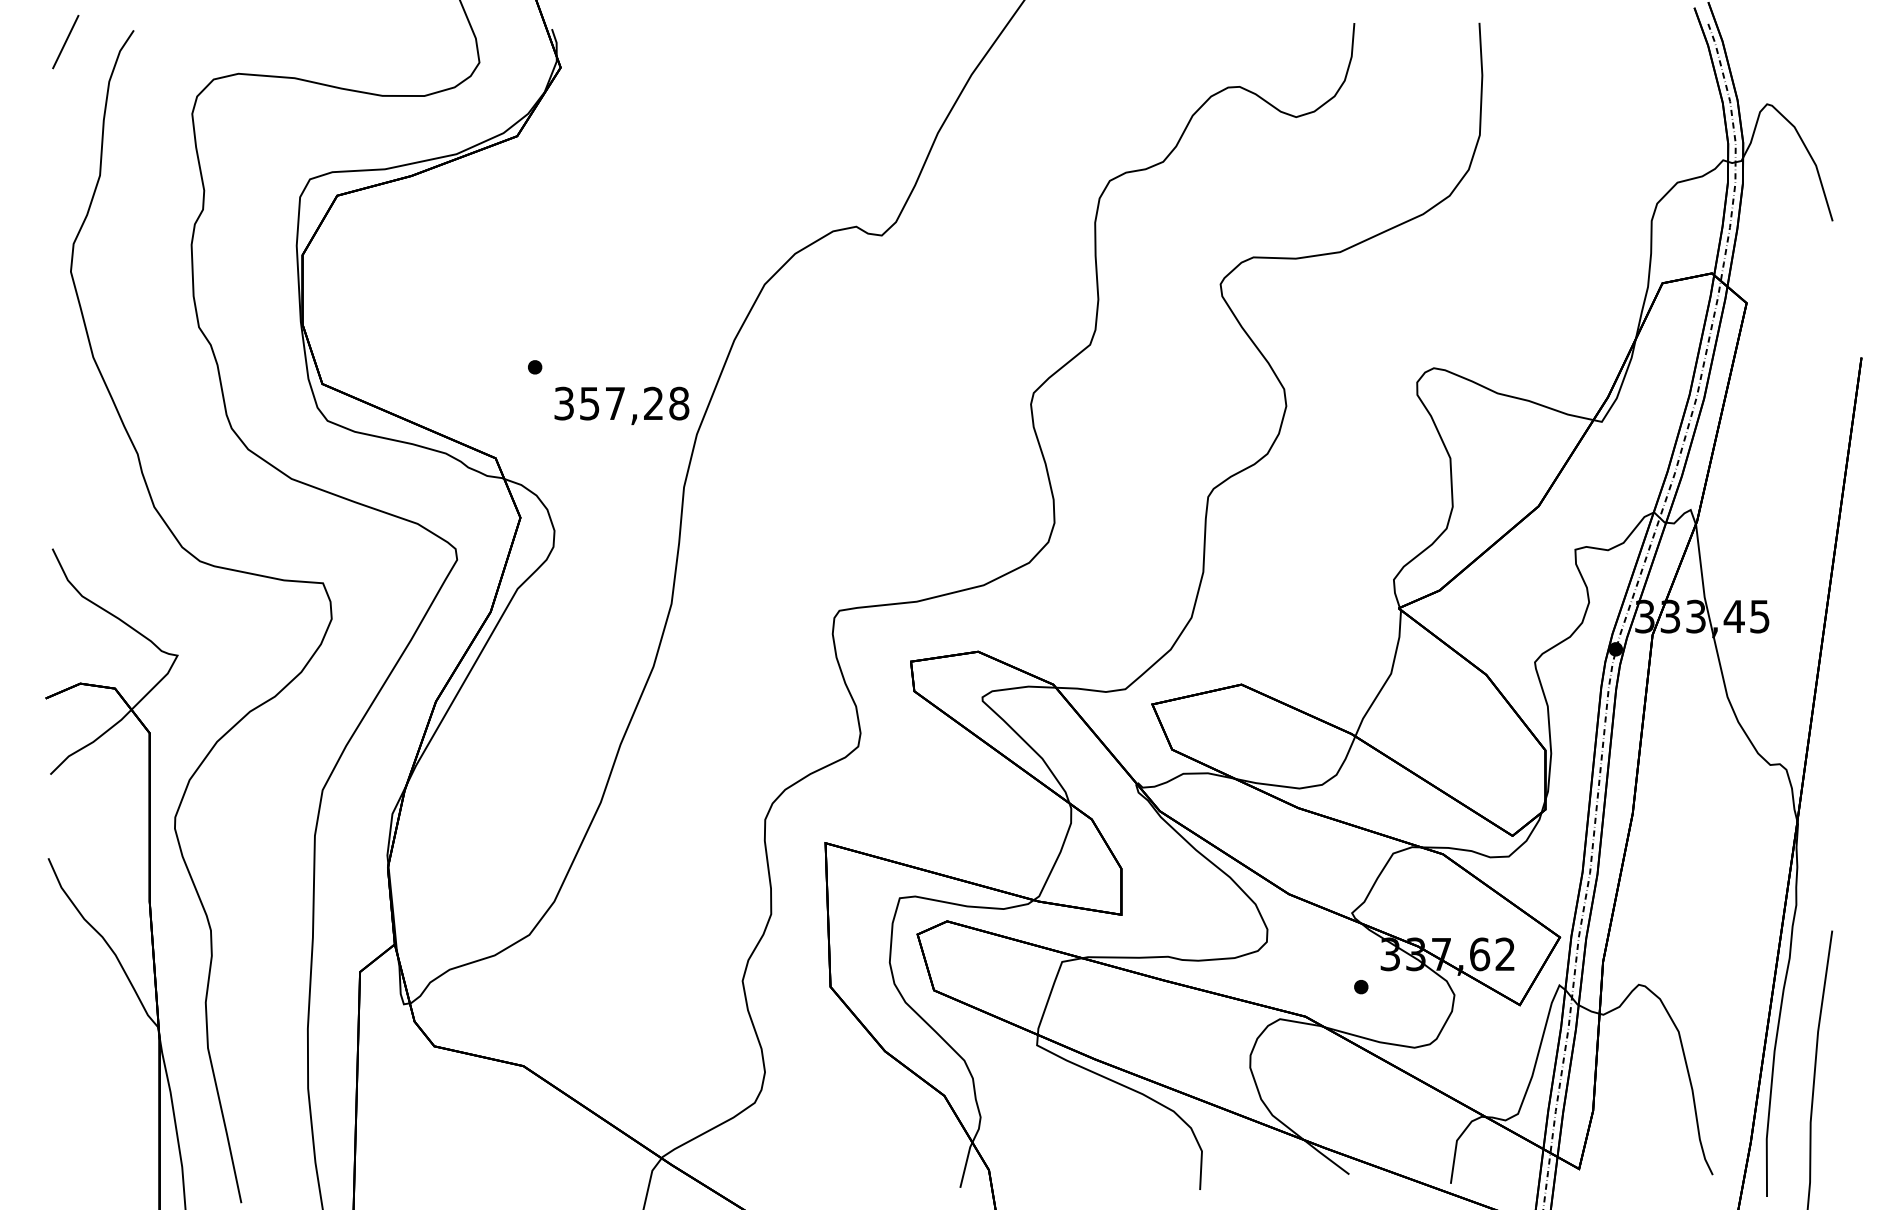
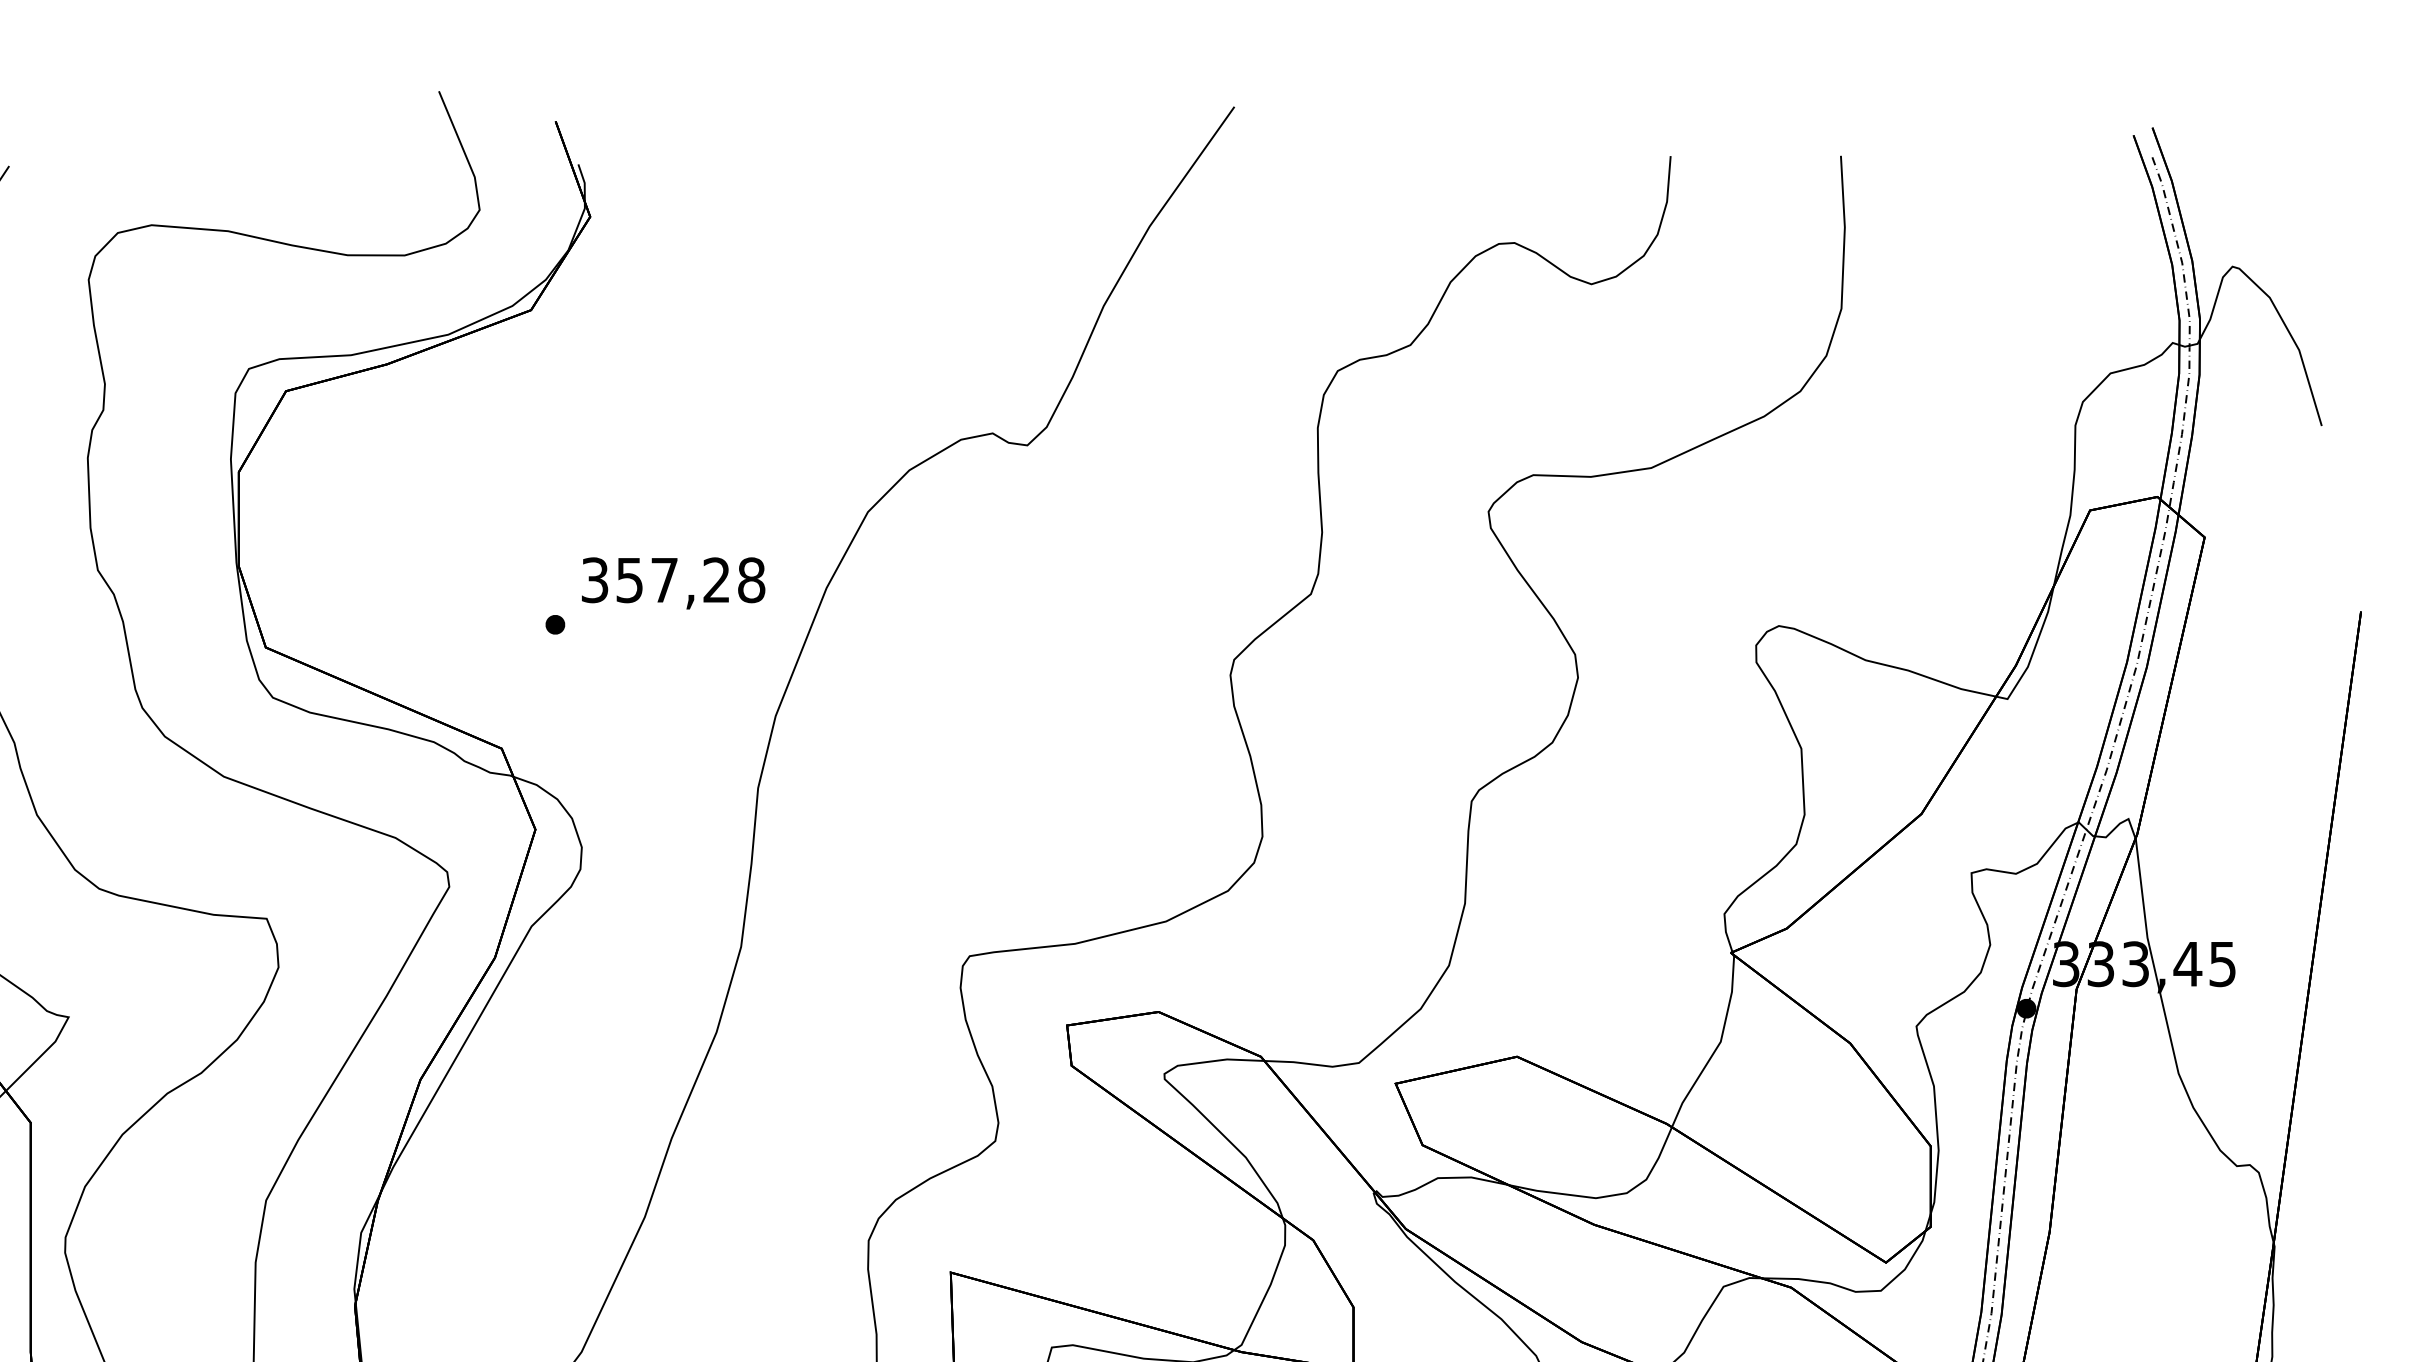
text: (621, 405) -> (672, 582), moved

